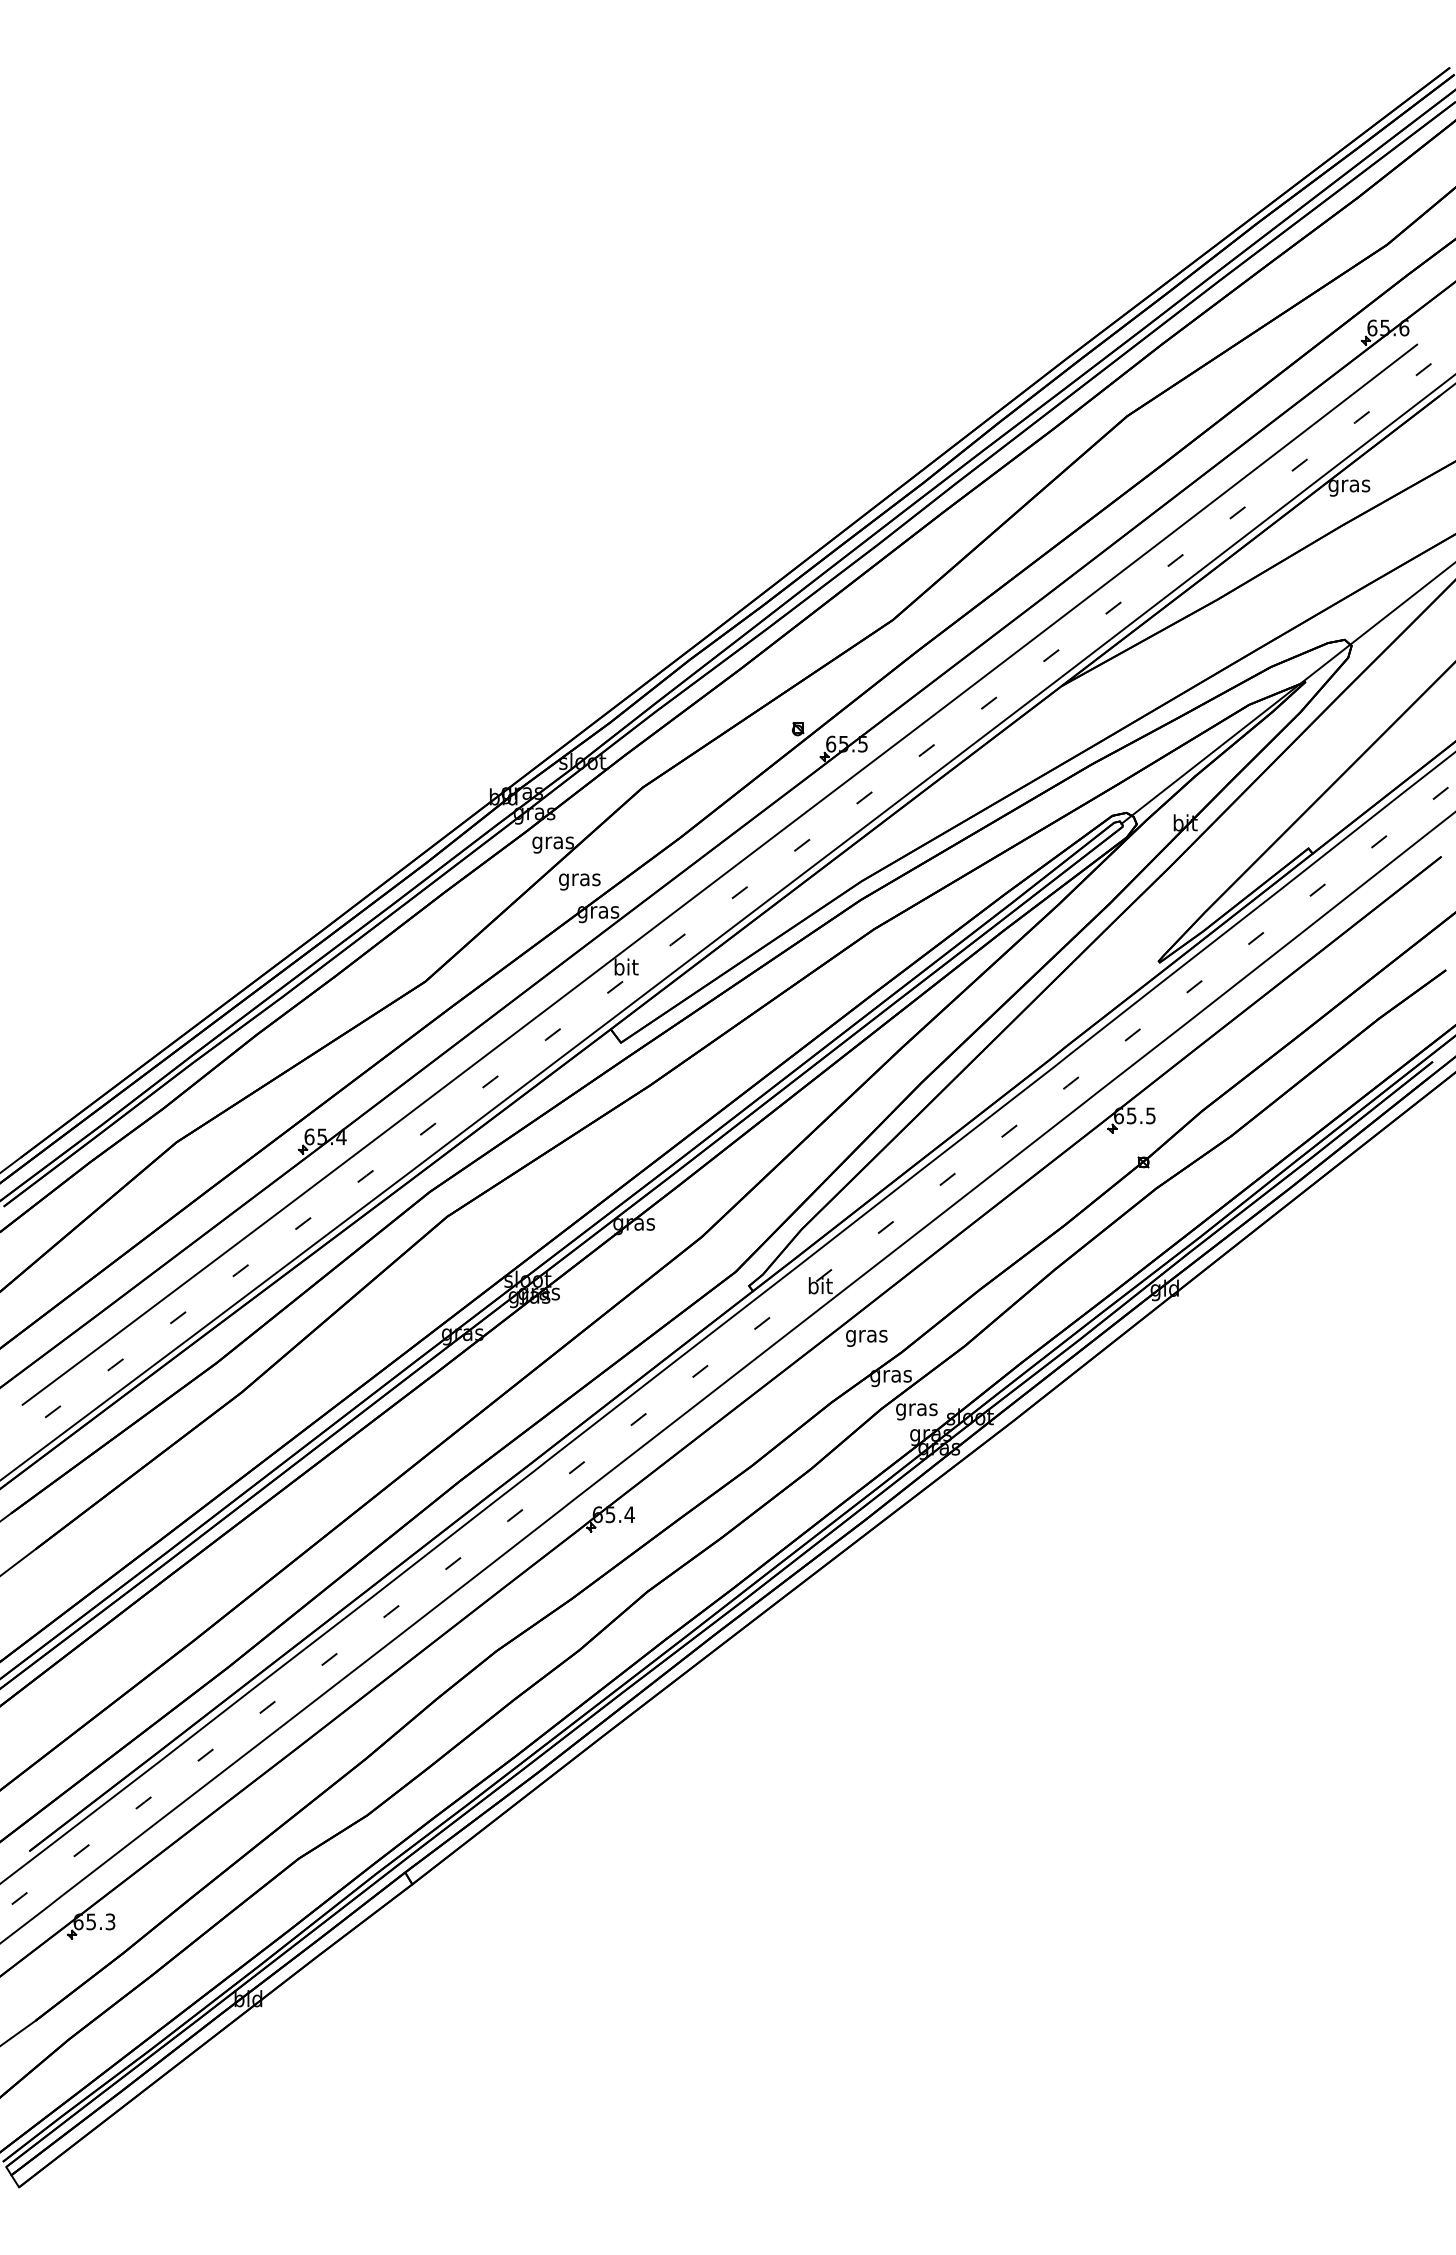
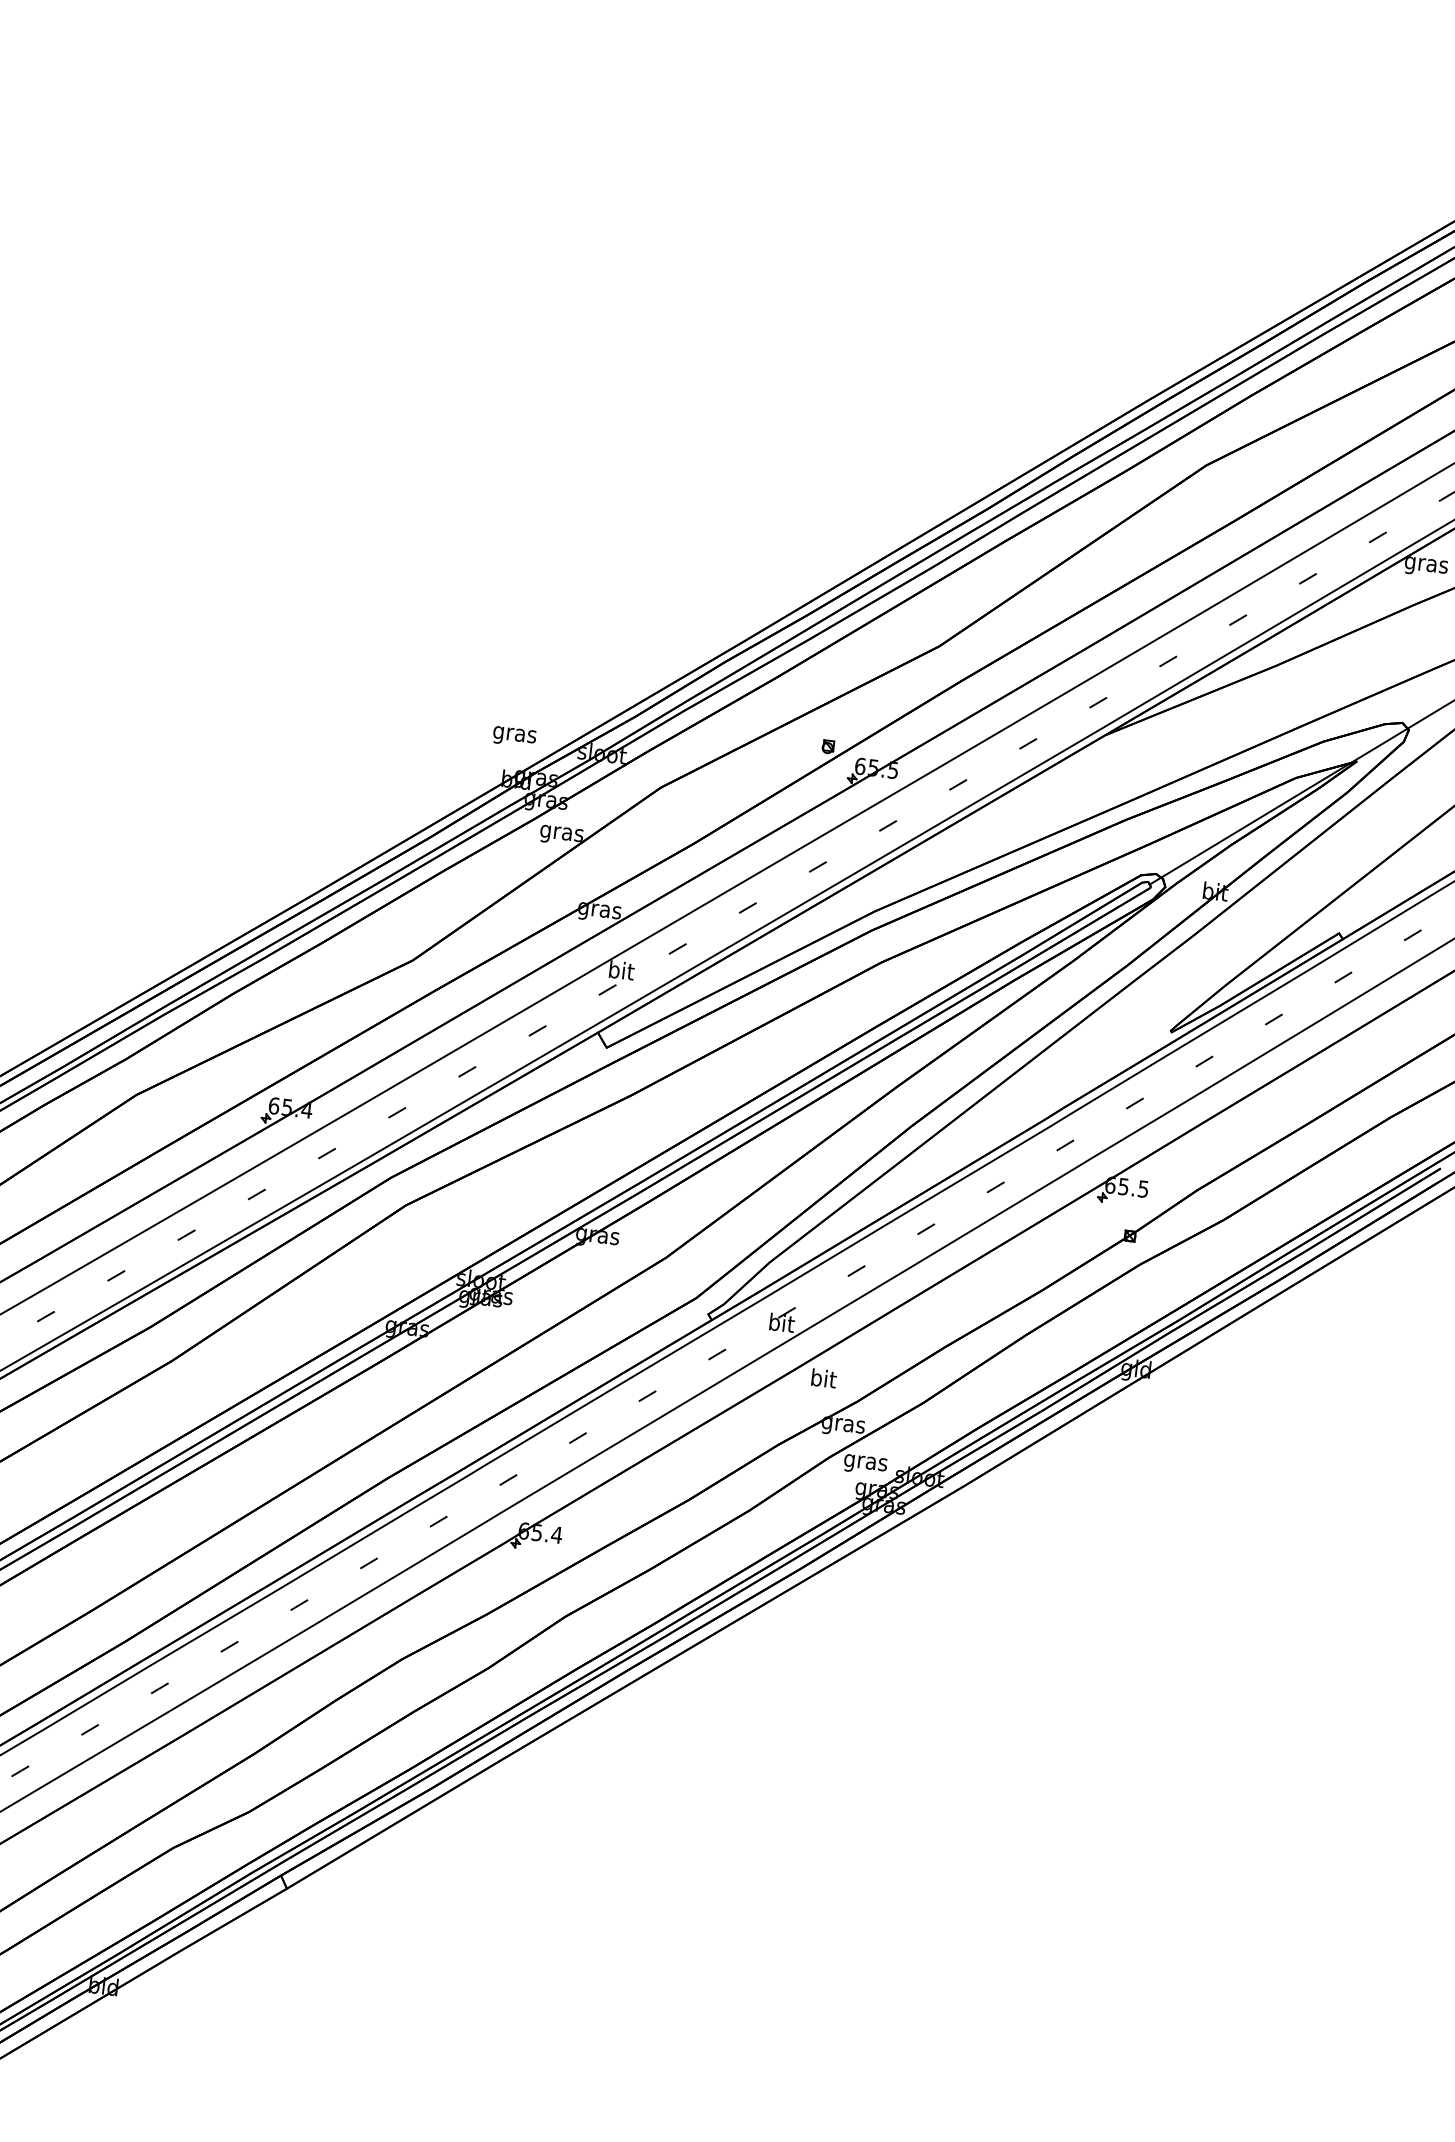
text: (579, 881) -> (514, 736), moved
text: (866, 1335) -> (823, 1379), gras -> bit

